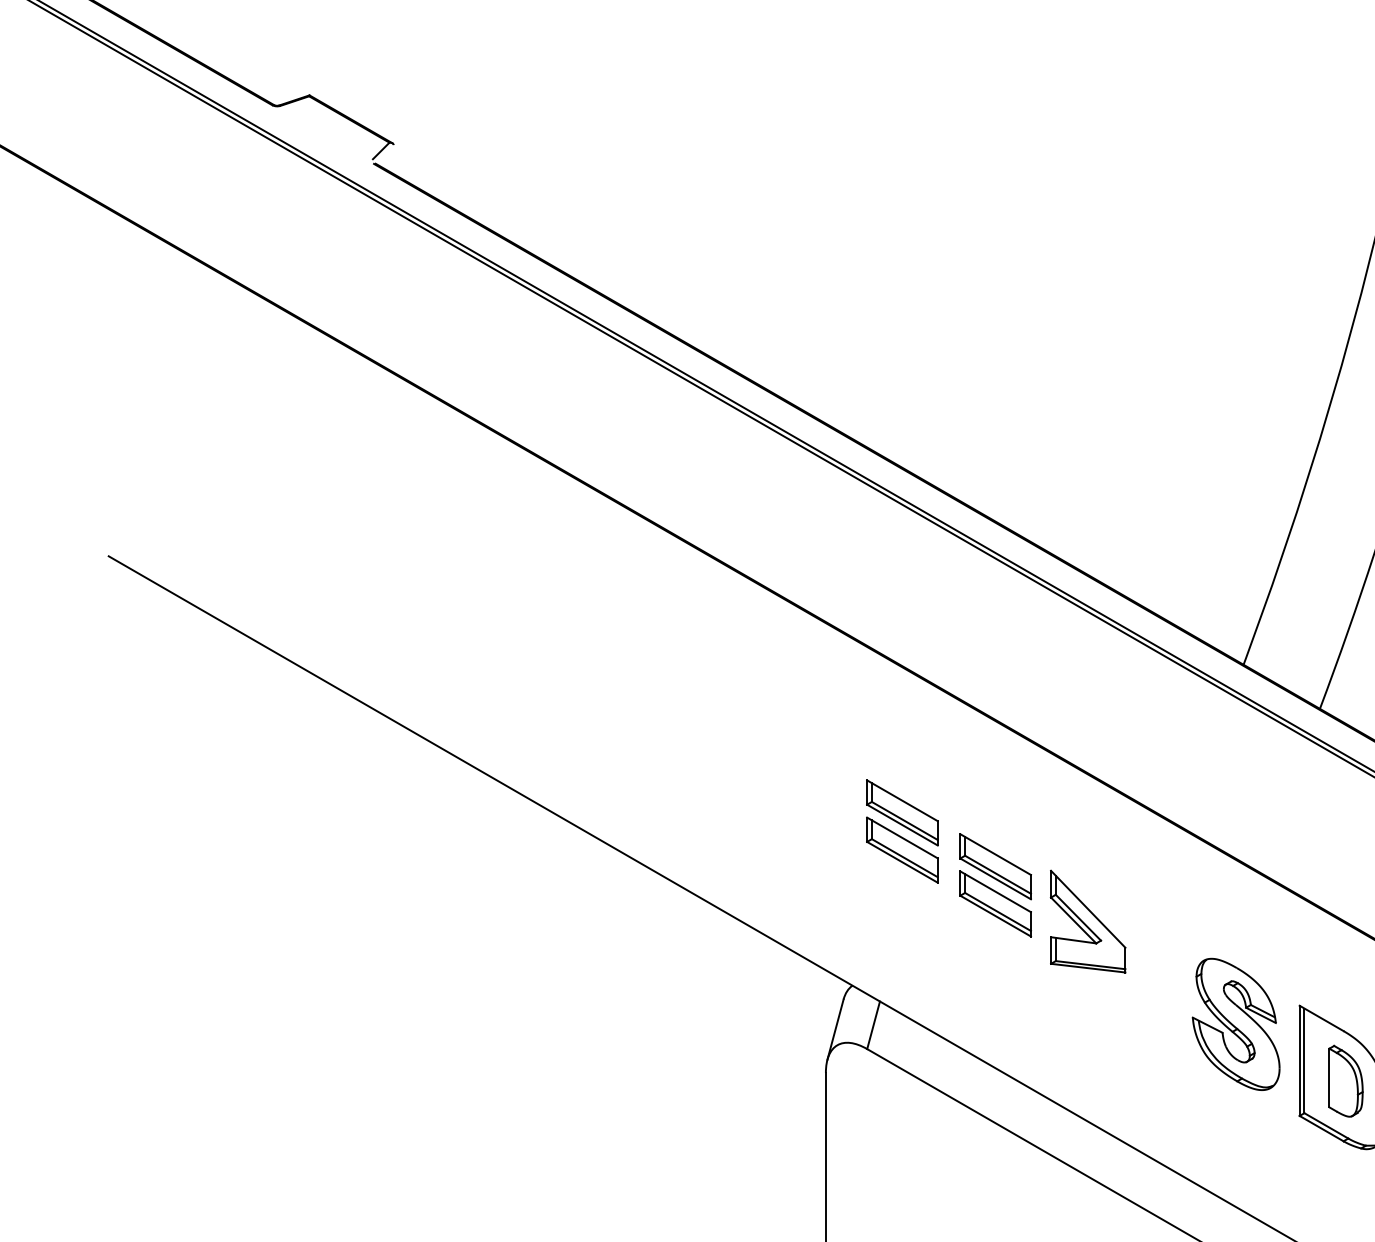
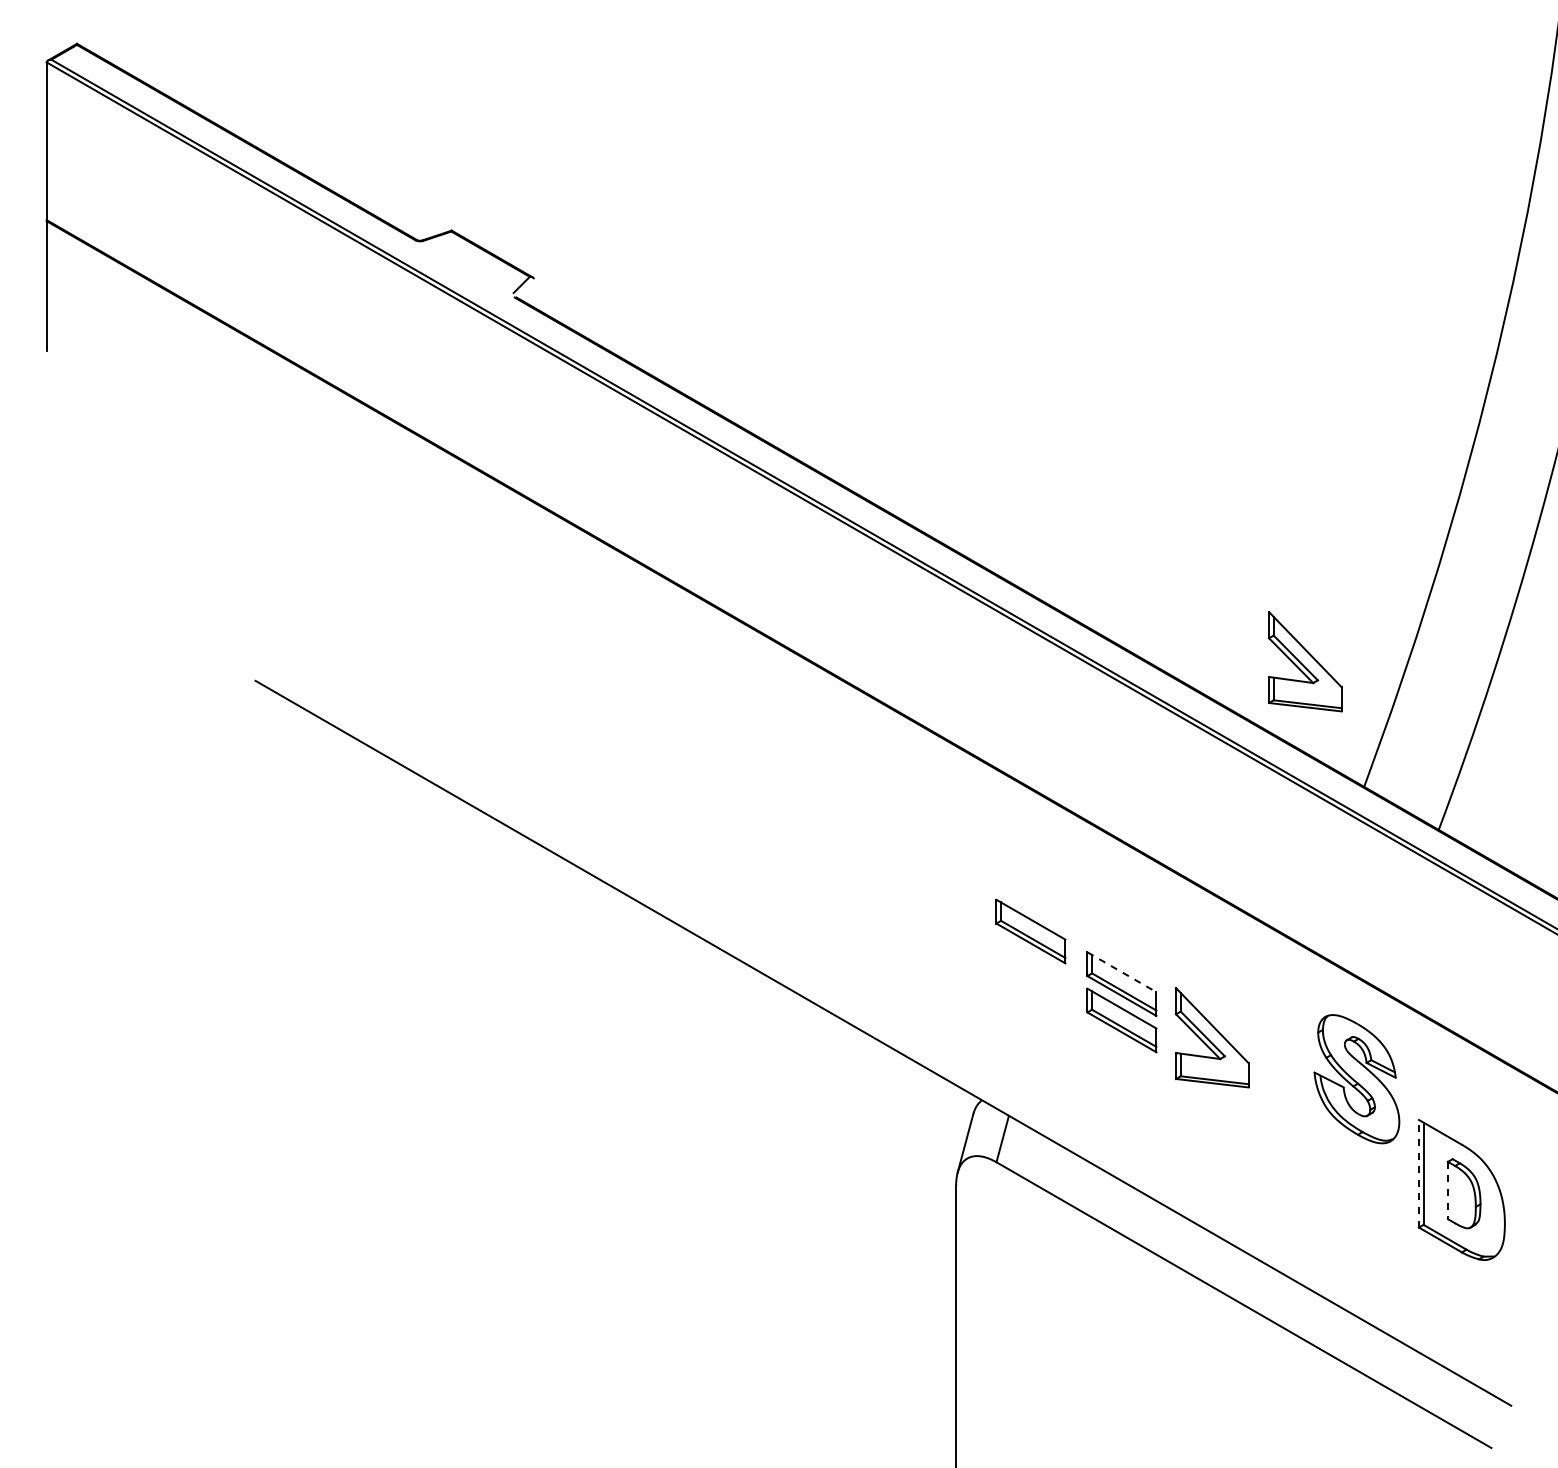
part: (1183, 536) -> (1305, 661), added
part: (902, 849) -> (1030, 967), removed
line: (995, 854) -> (1121, 972), solid -> dashed
part: (1235, 1024) -> (1356, 1079), moved
line: (1299, 1060) -> (1418, 1173), solid -> dashed
line: (1329, 1077) -> (1448, 1190), solid -> dashed

